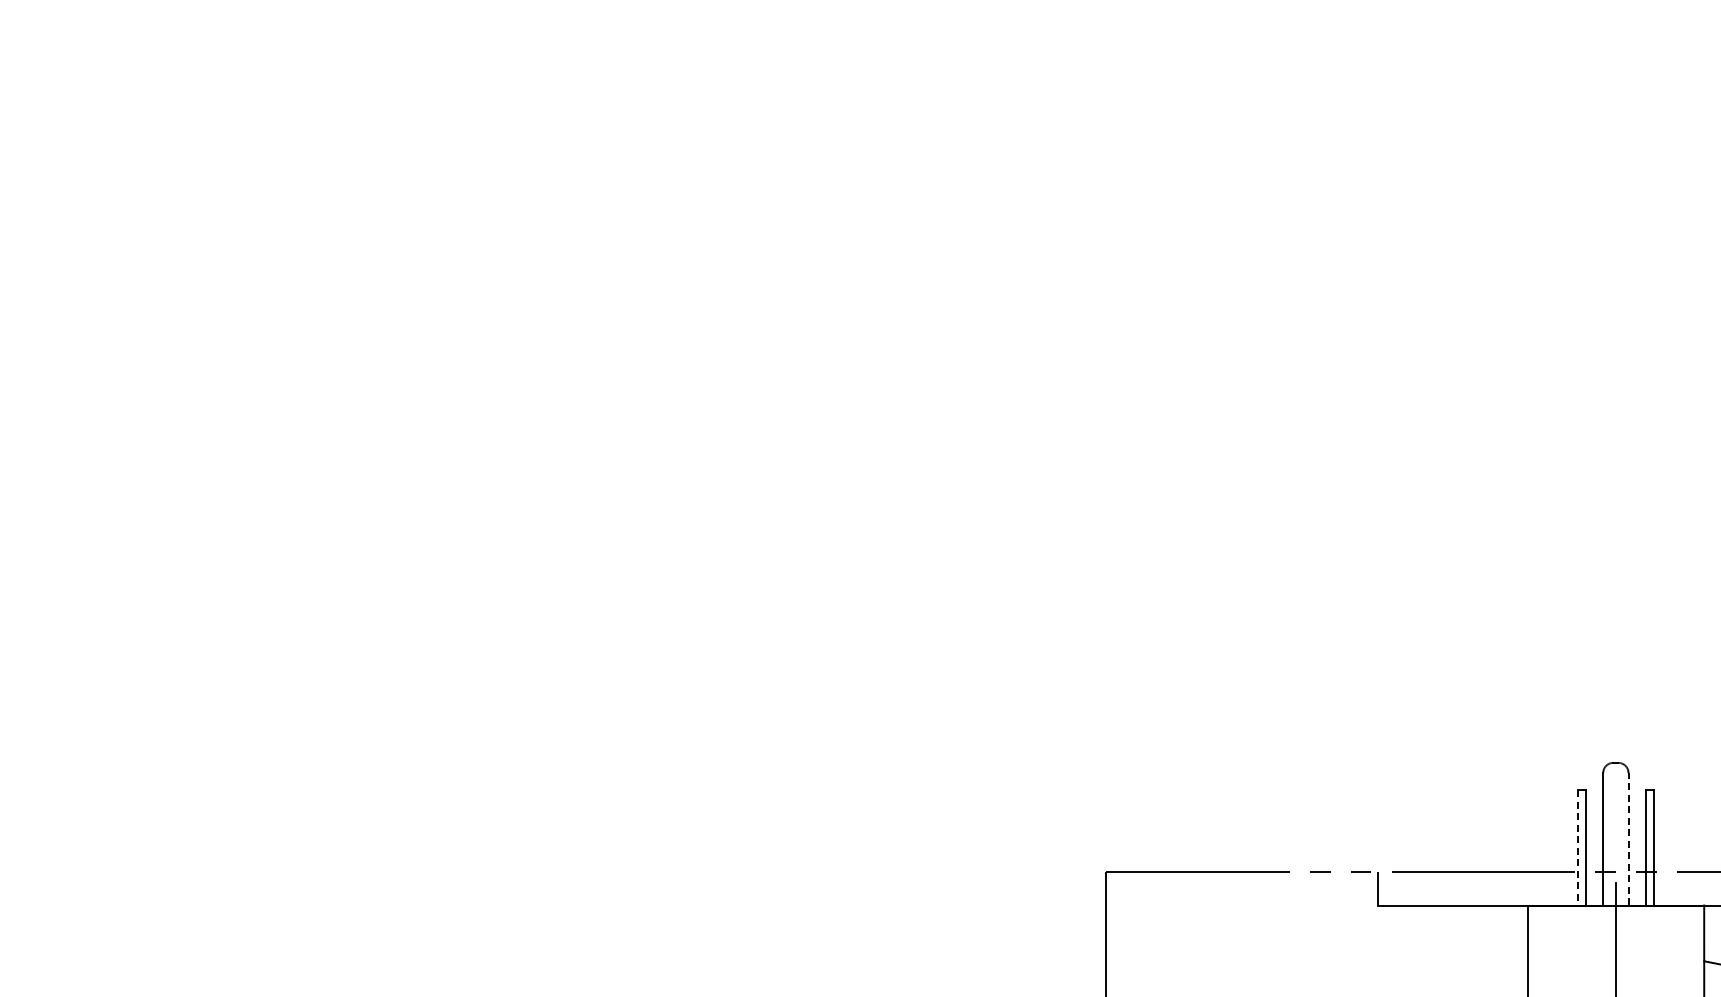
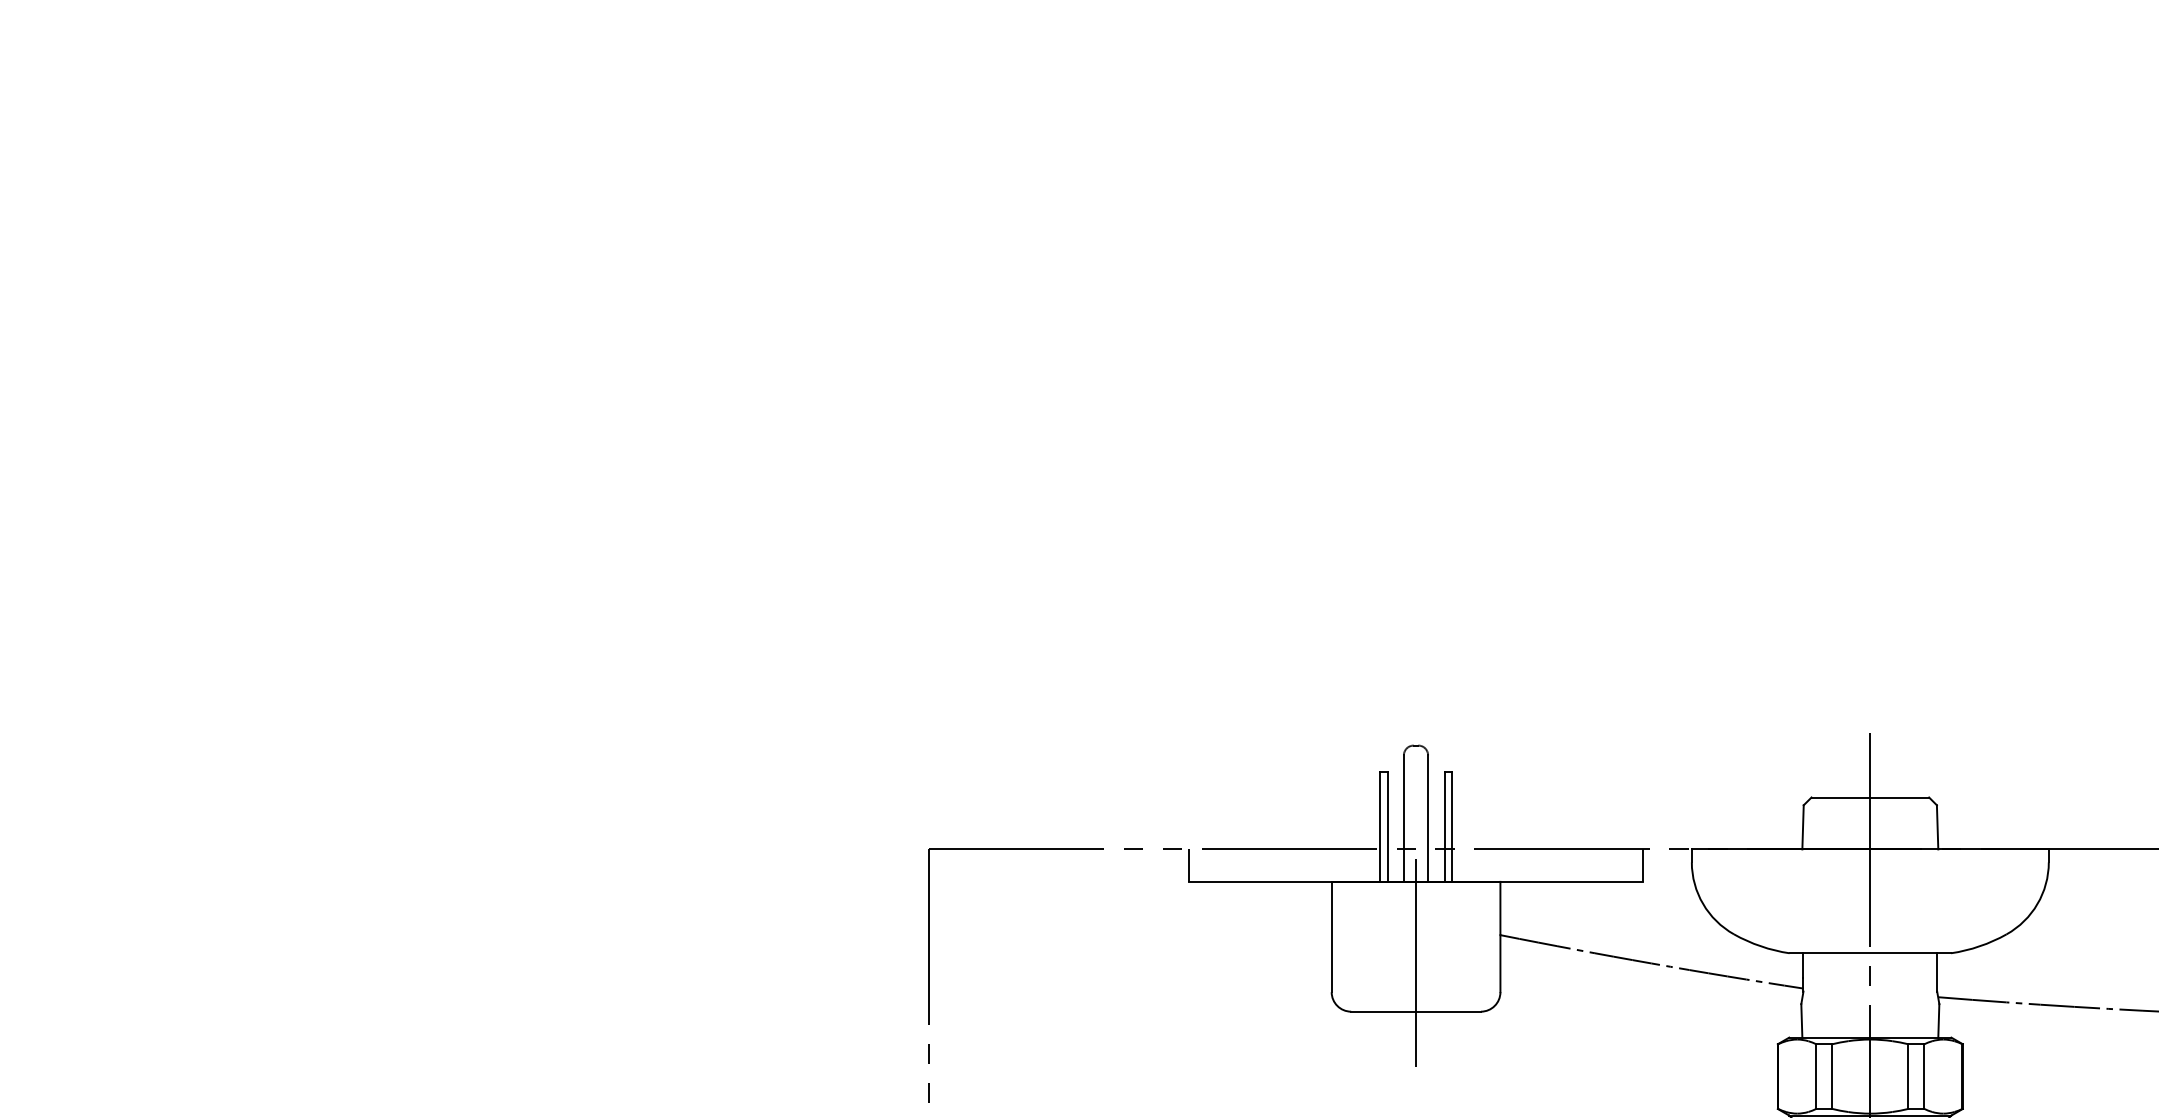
line: (1628, 839) -> (1428, 818), dashed -> solid
line: (1577, 848) -> (1379, 827), dashed -> solid

